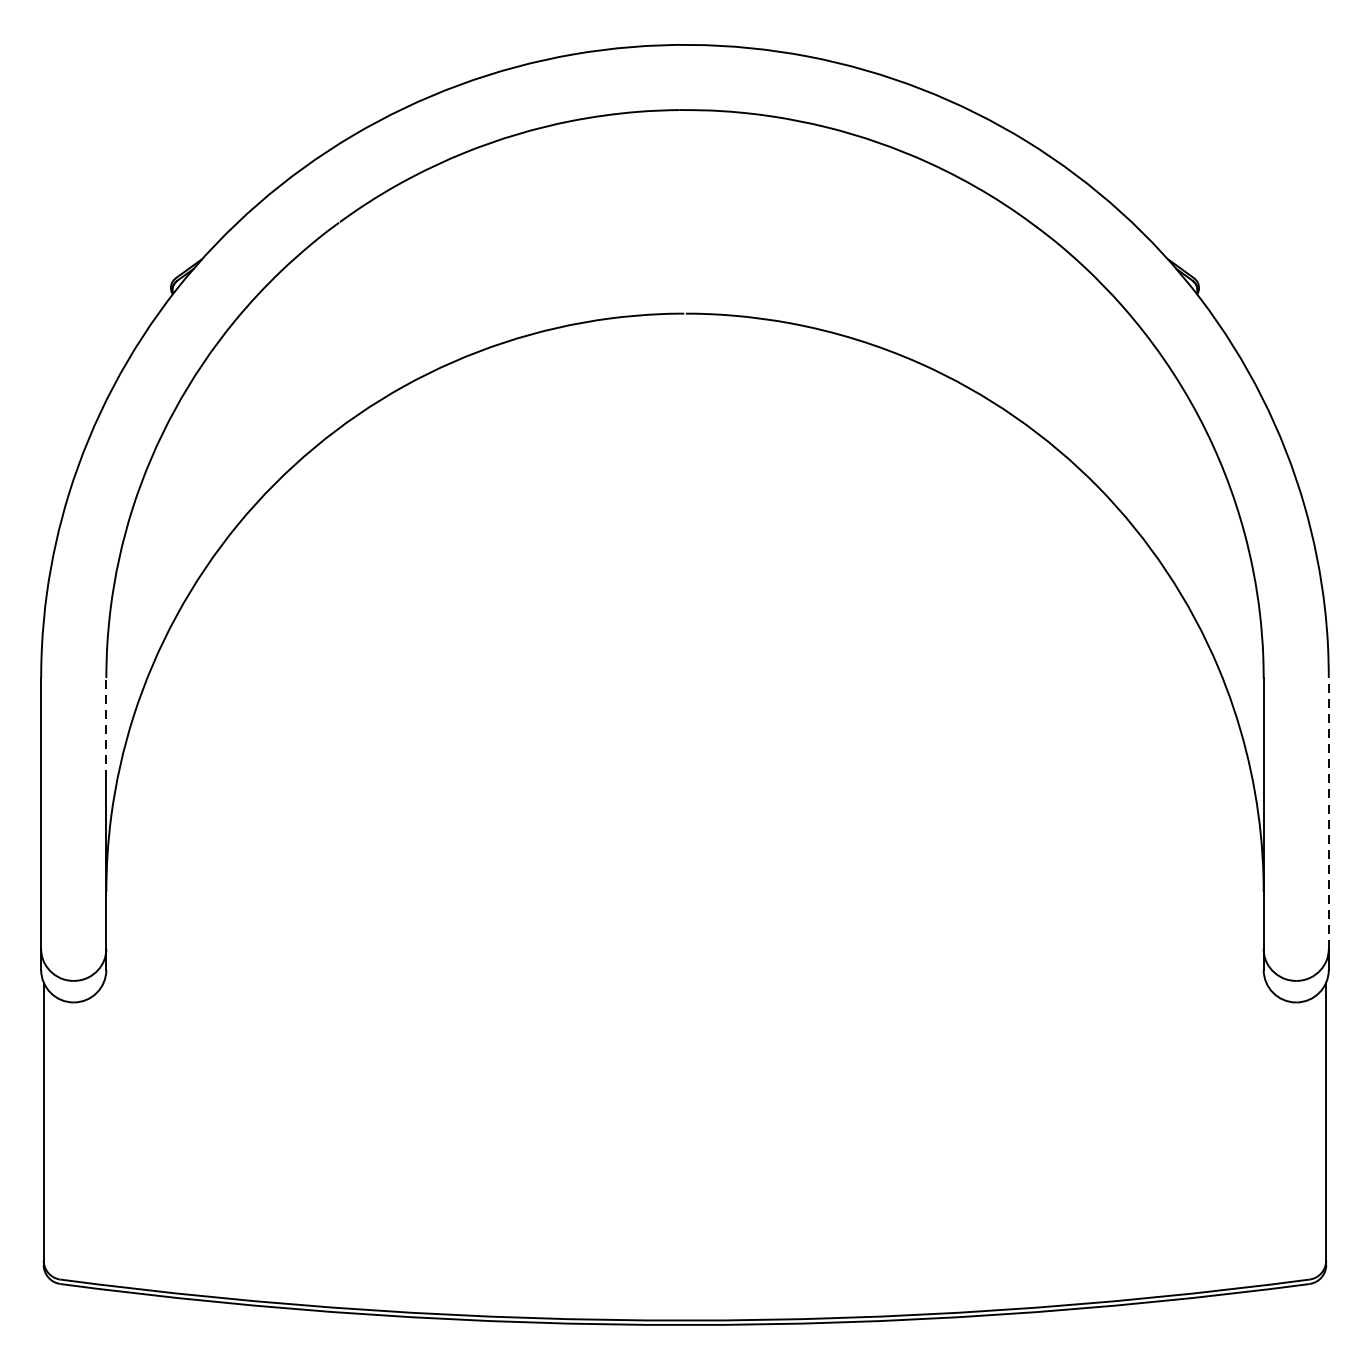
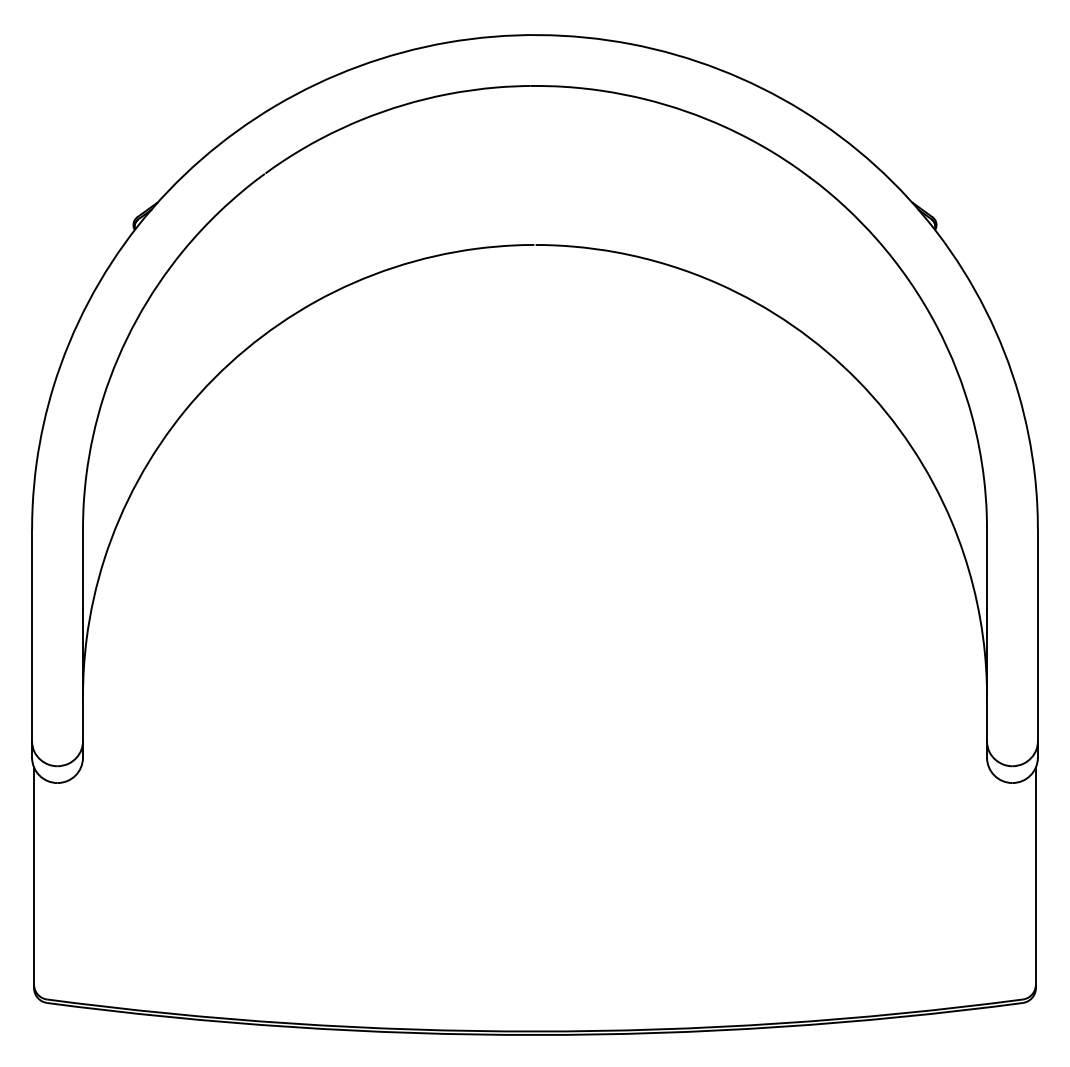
line: (106, 729) -> (83, 569), dashed -> solid
line: (1328, 813) -> (1037, 635), dashed -> solid

